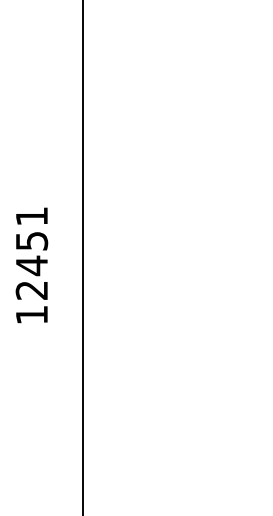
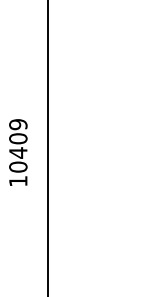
text: (32, 252) -> (18, 145), 12451 -> 10409

